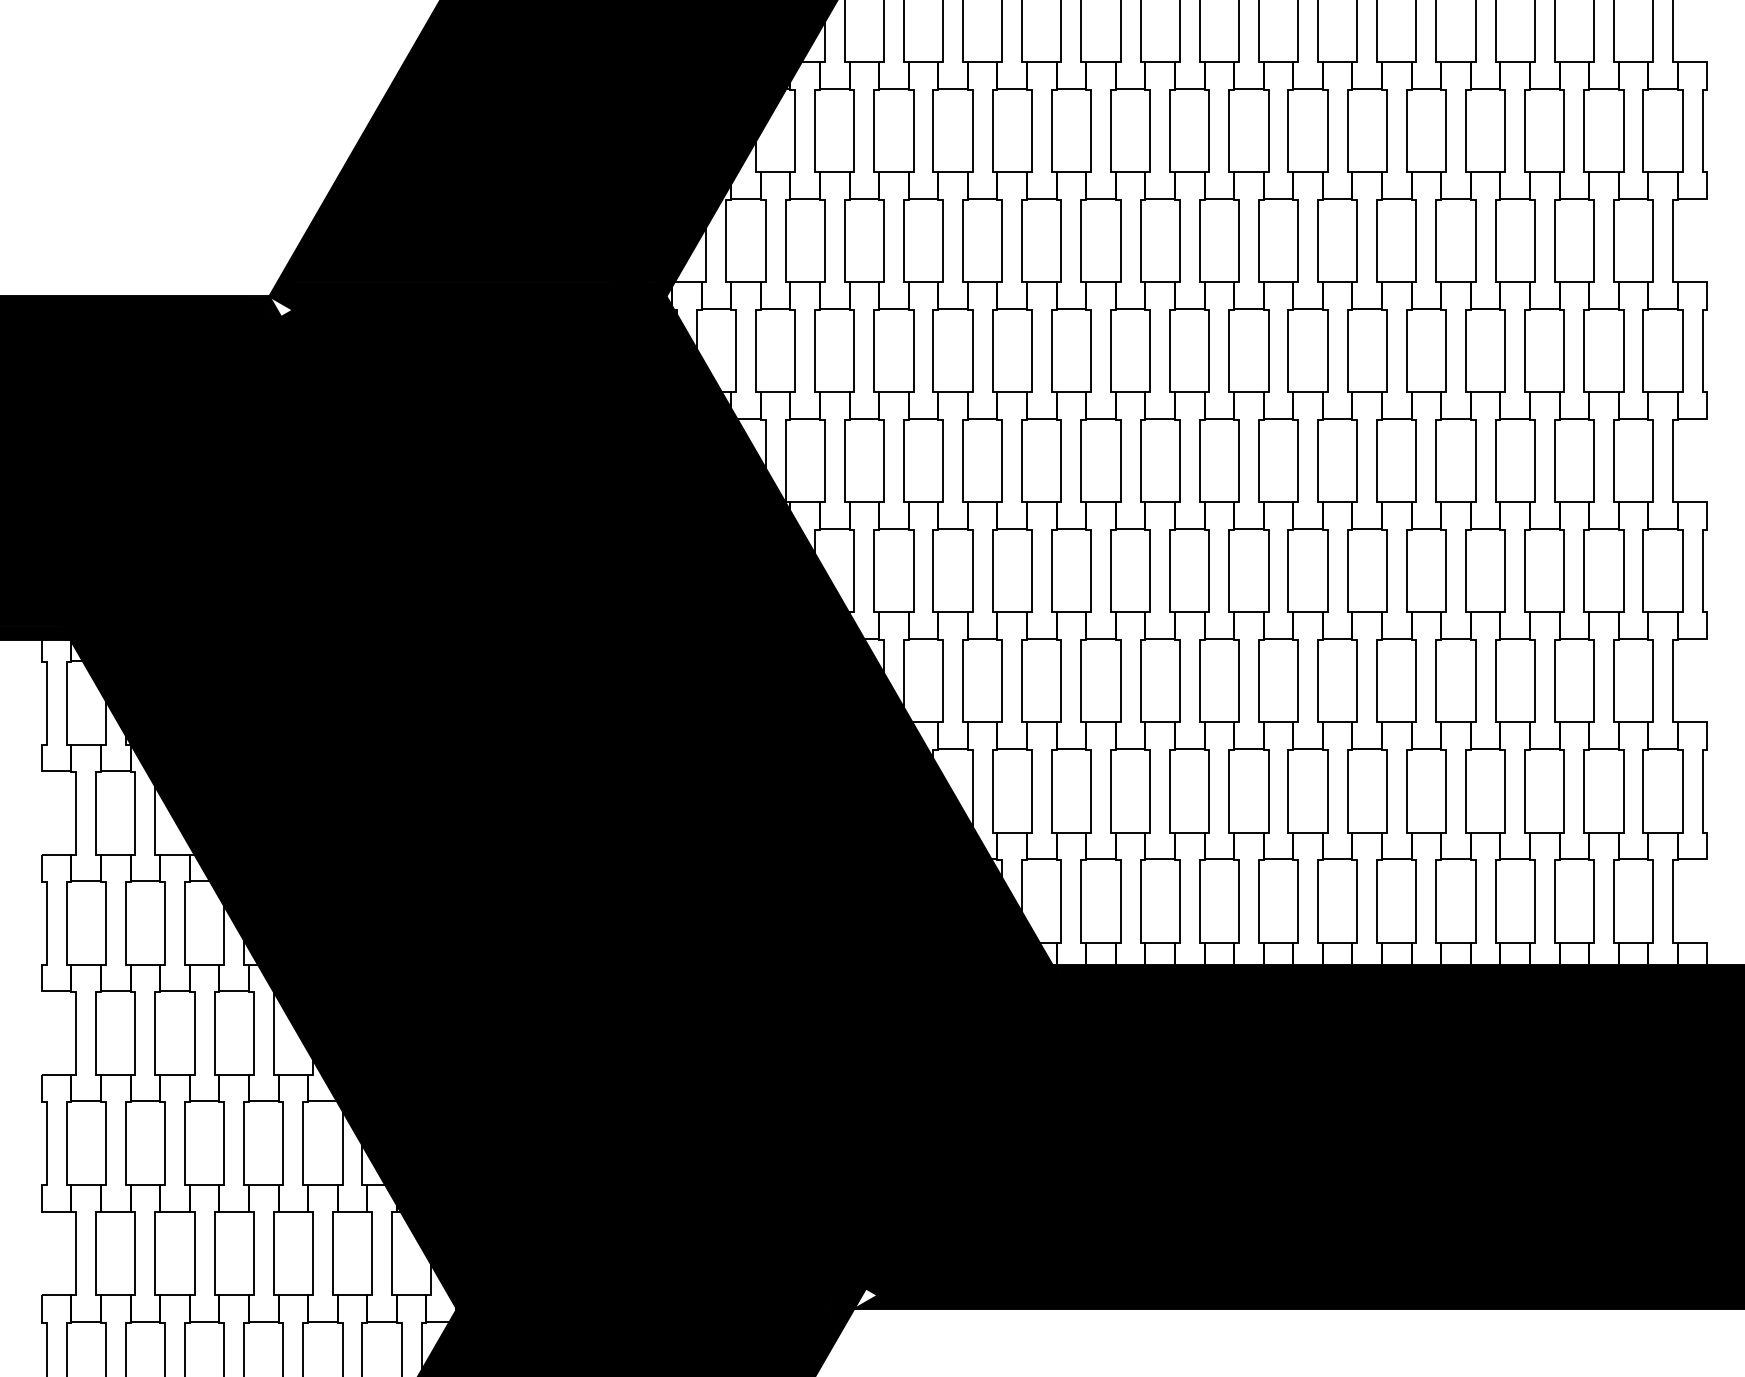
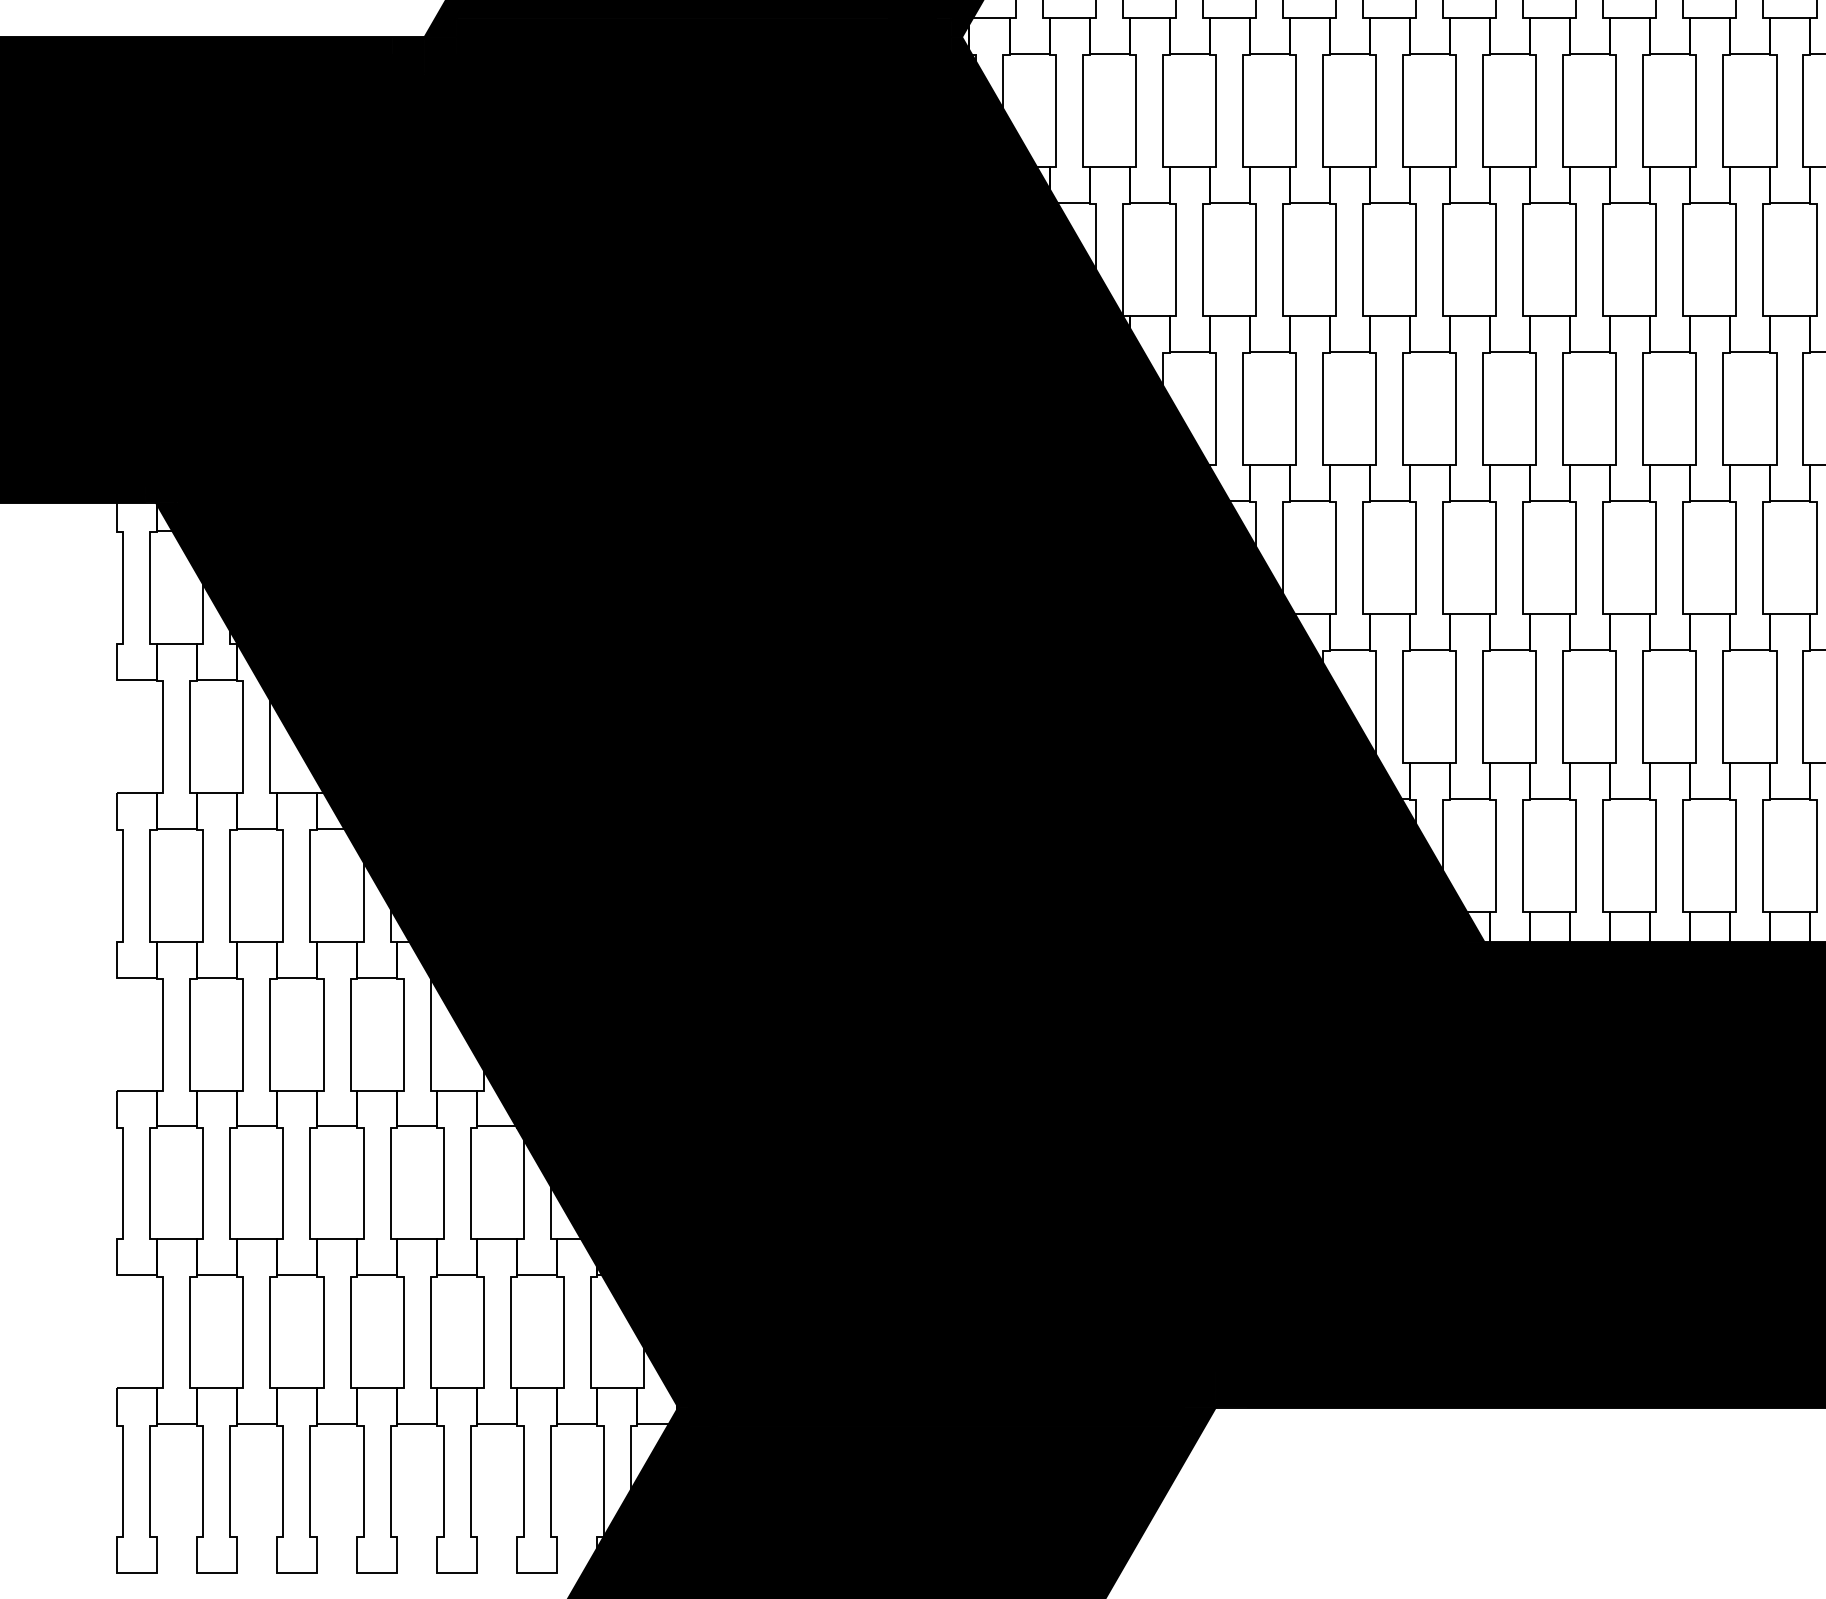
fill: (281, 306) -> (441, 50), added
fill: (865, 1298) -> (1231, 1393), added

